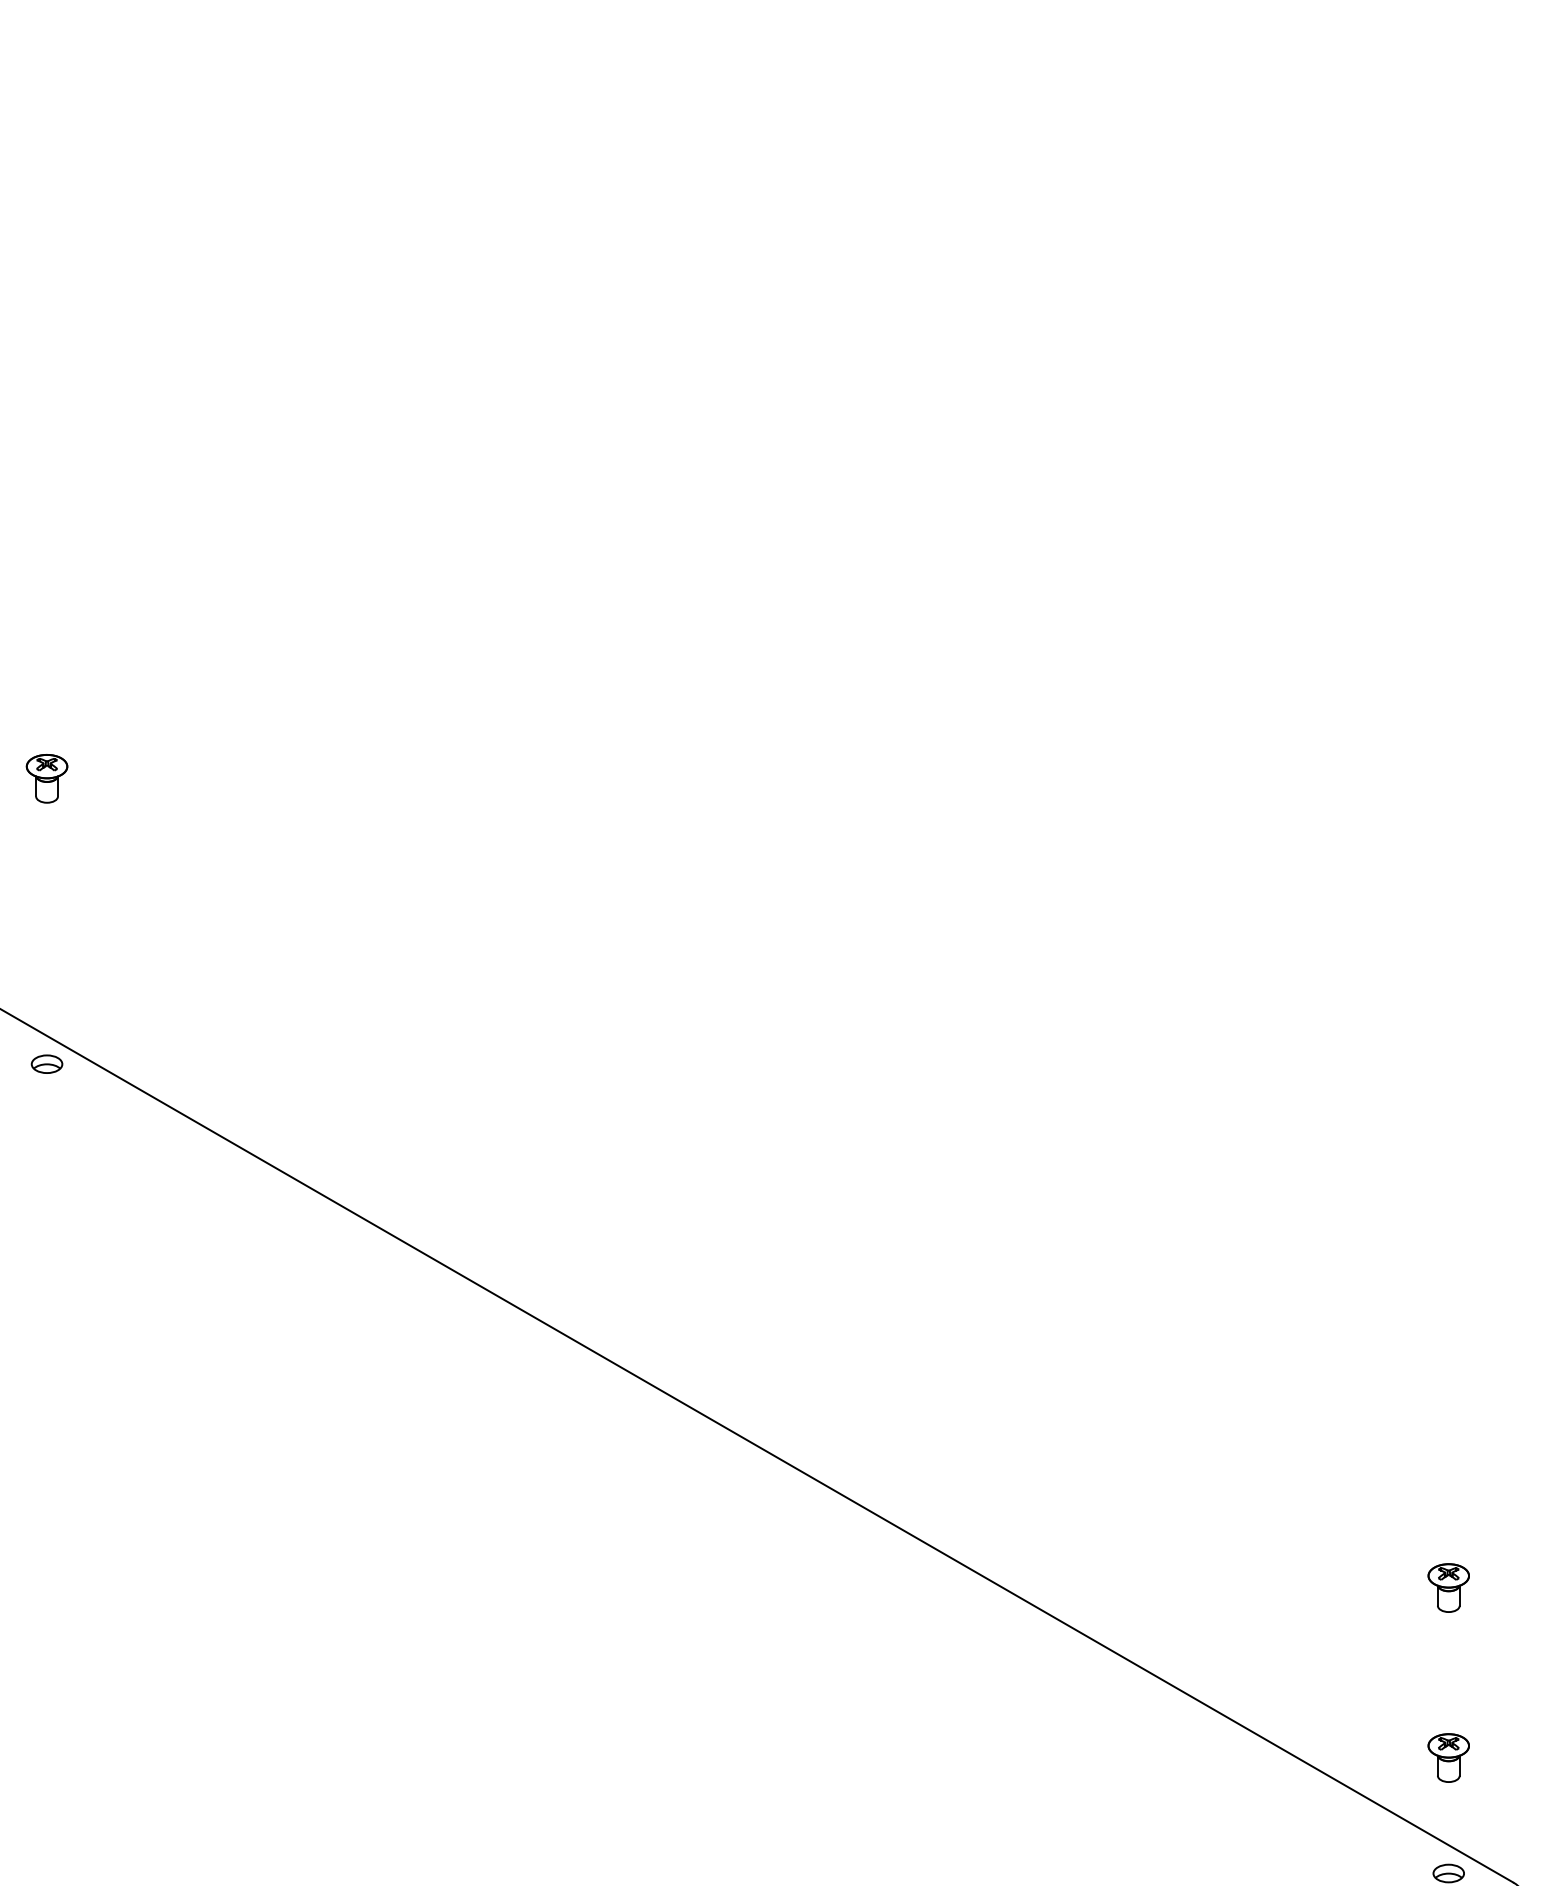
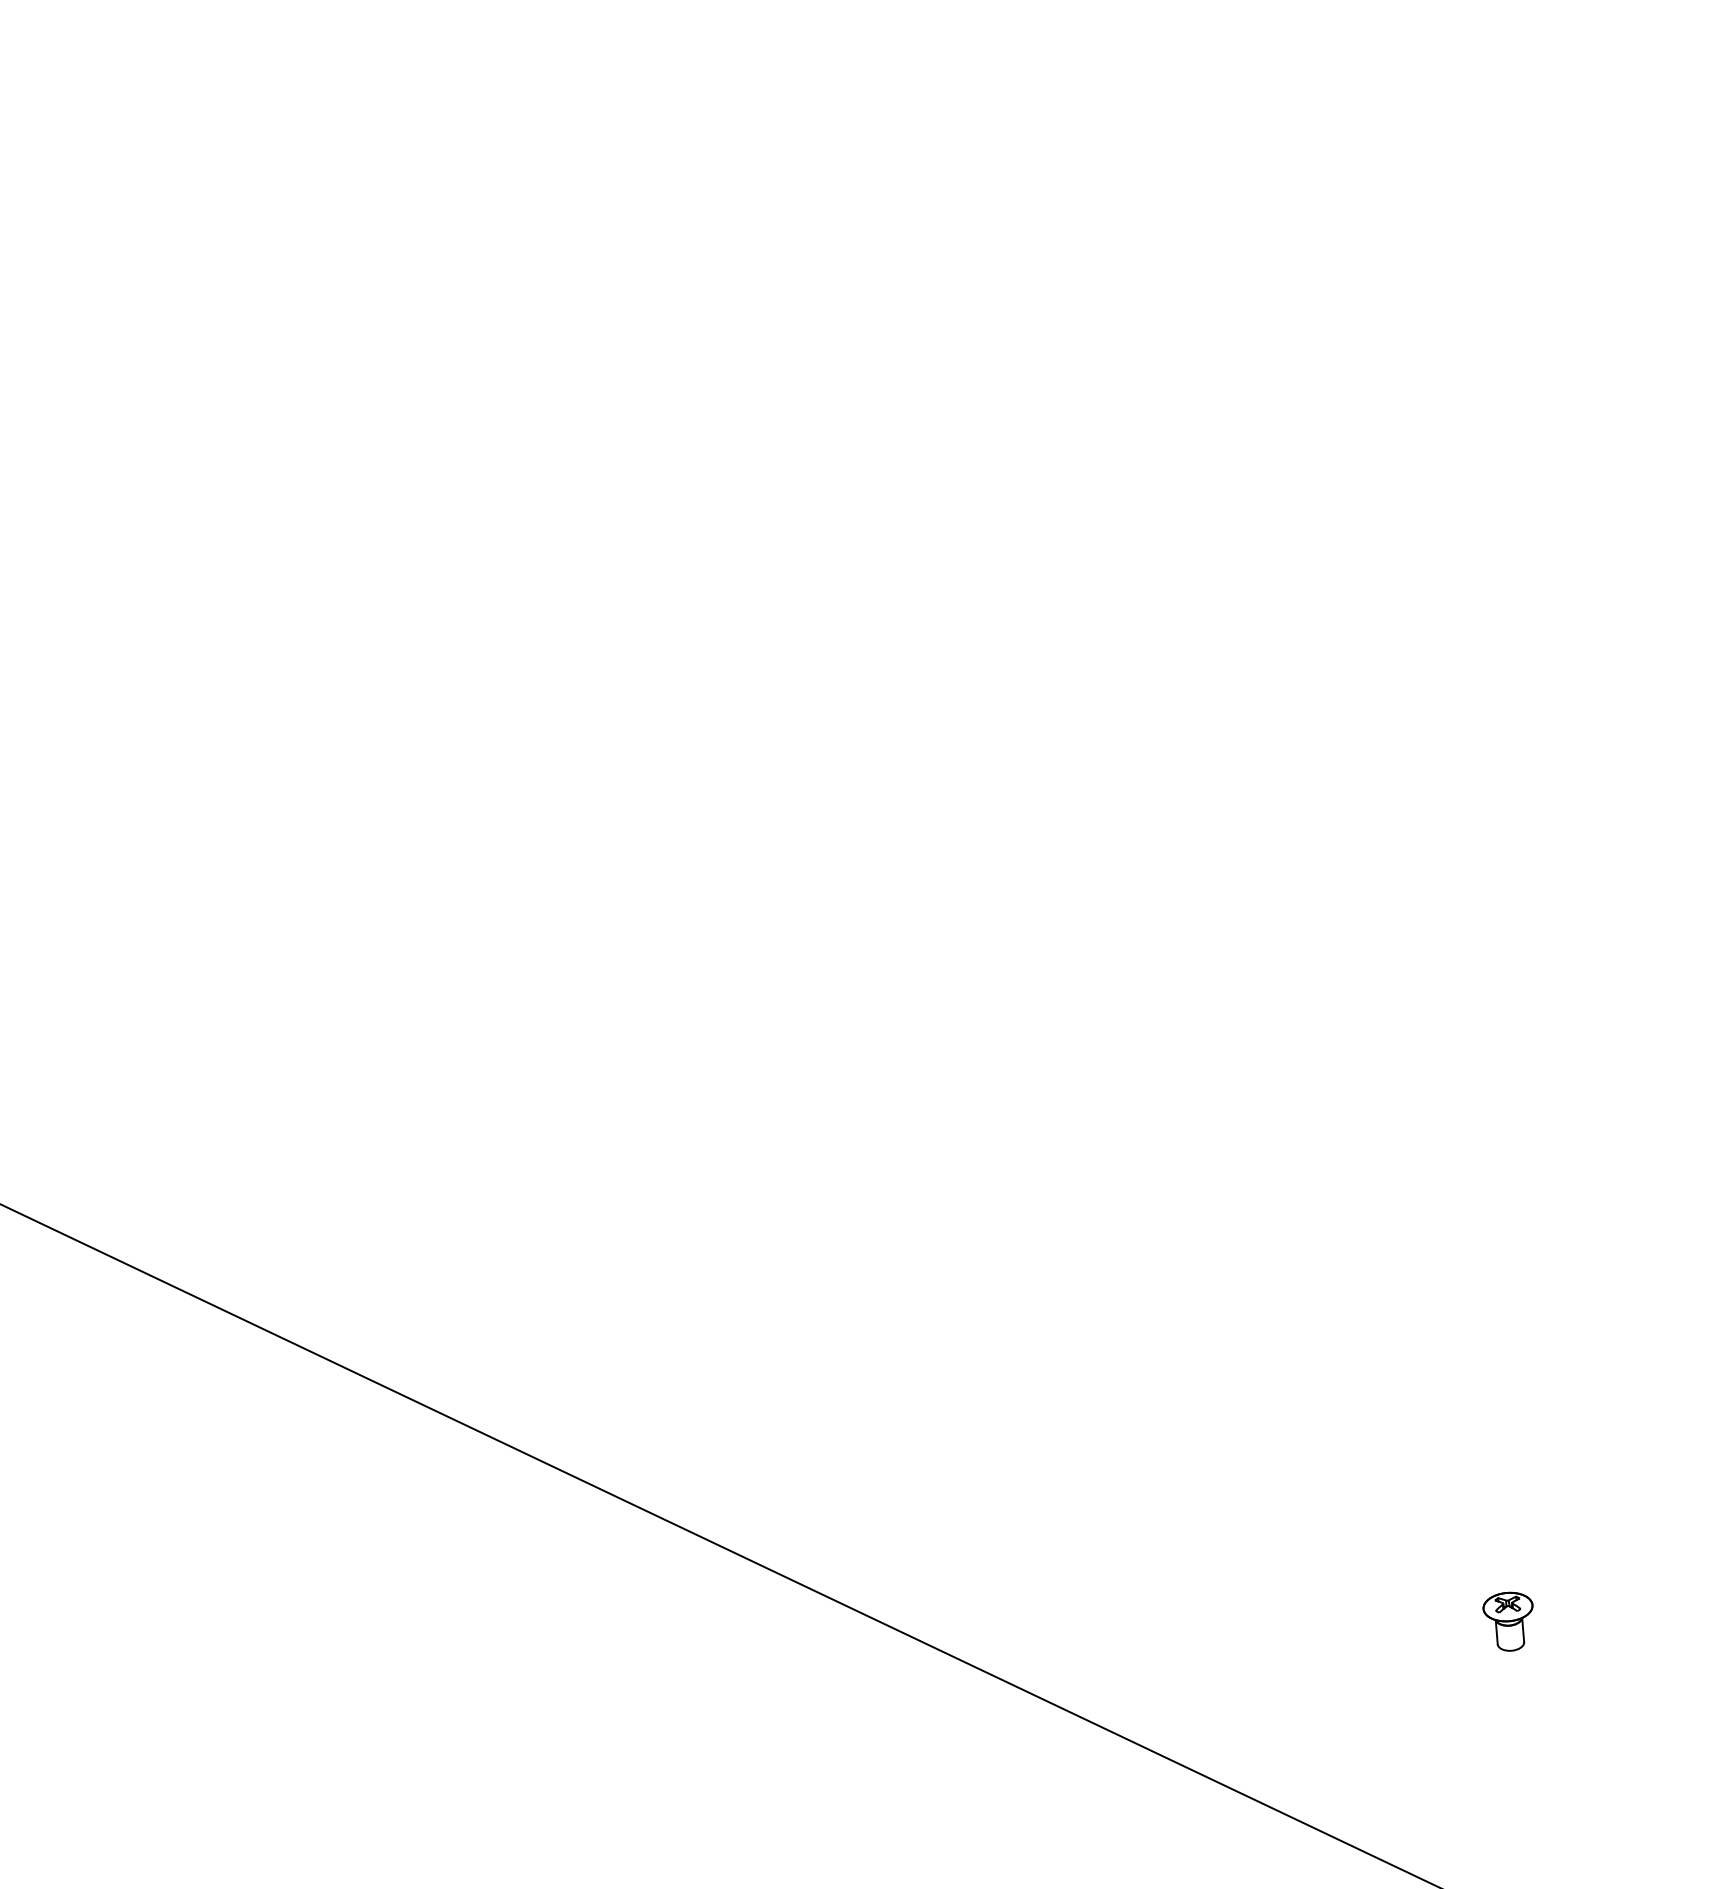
part: (1448, 1757) -> (1525, 1826), removed

